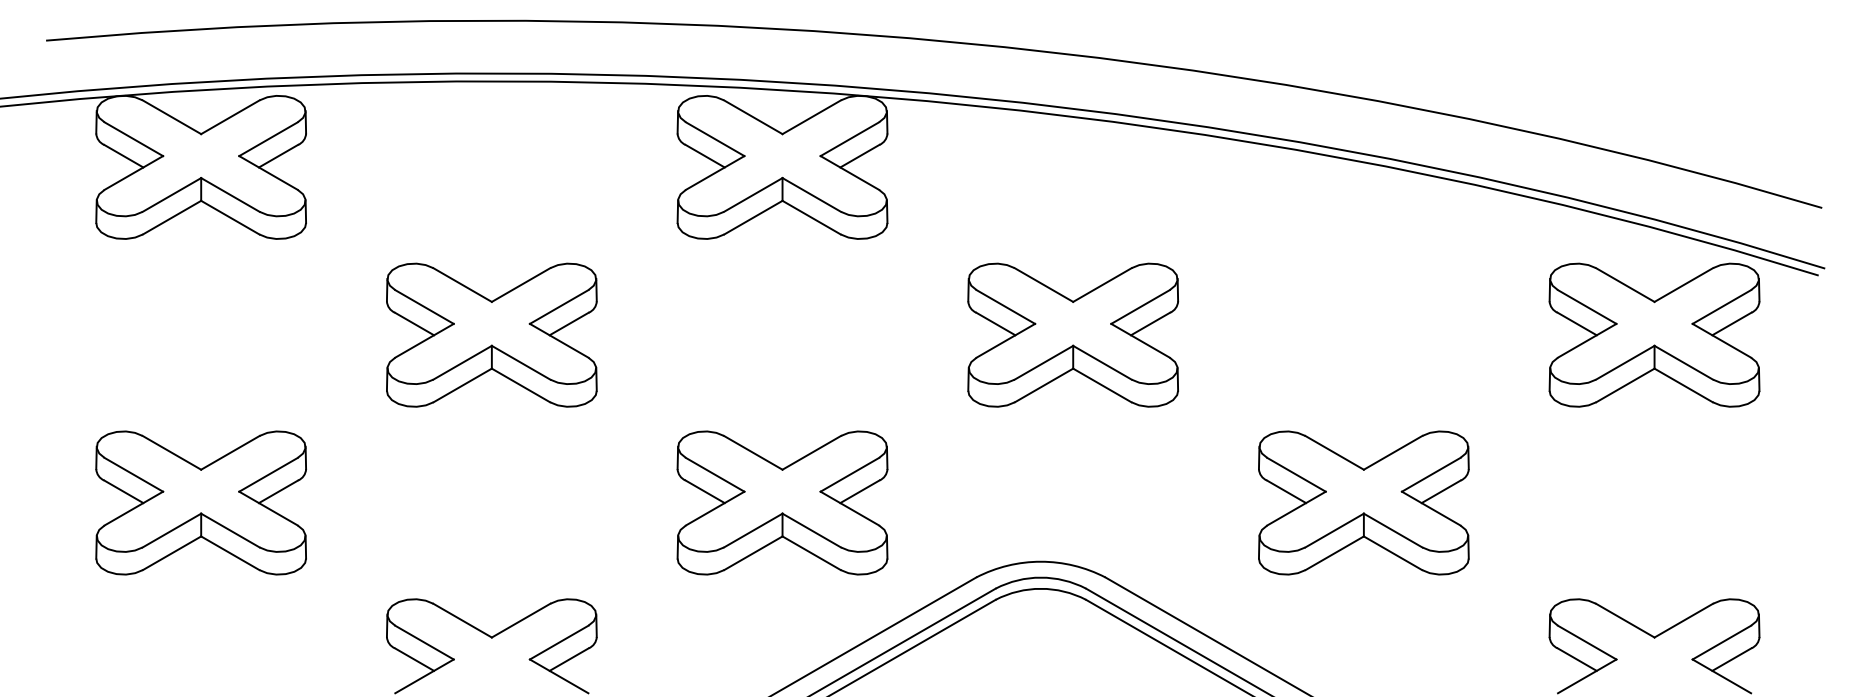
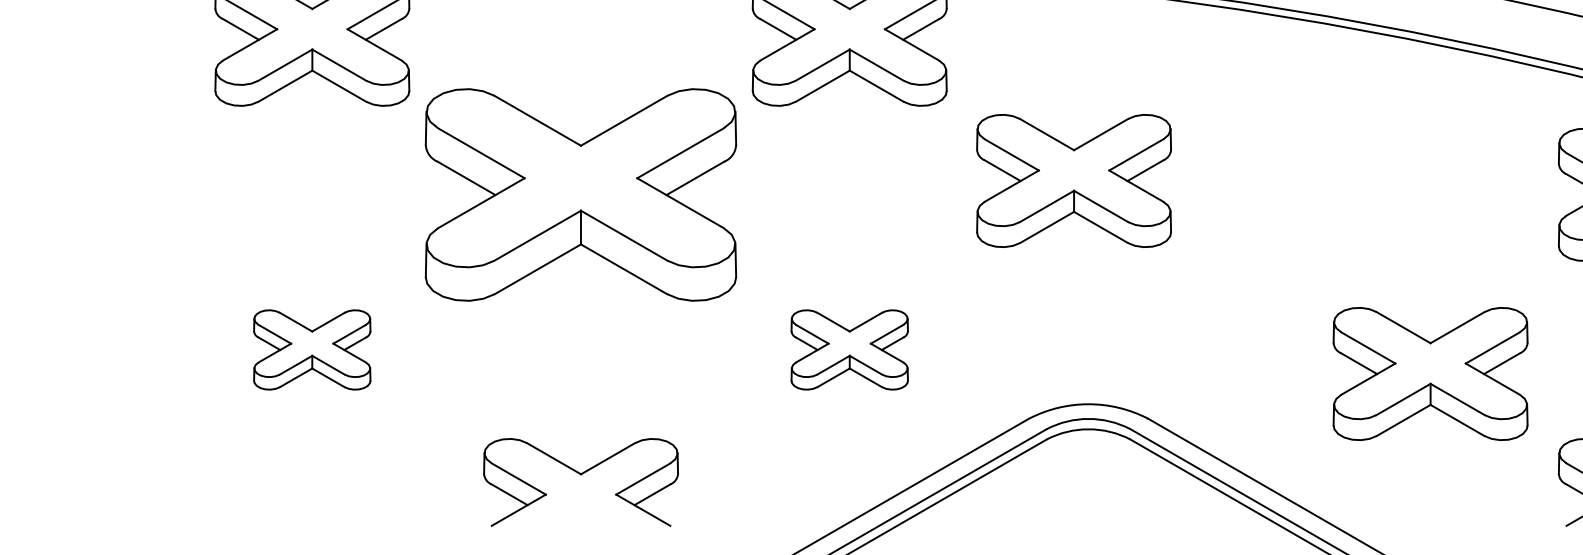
part: (491, 334) -> (580, 194), size x1.6
part: (1073, 334) -> (1074, 180), moved
part: (200, 502) -> (311, 349), size x0.6
part: (782, 502) -> (849, 349), size x0.6
part: (1363, 502) -> (1430, 373), moved

